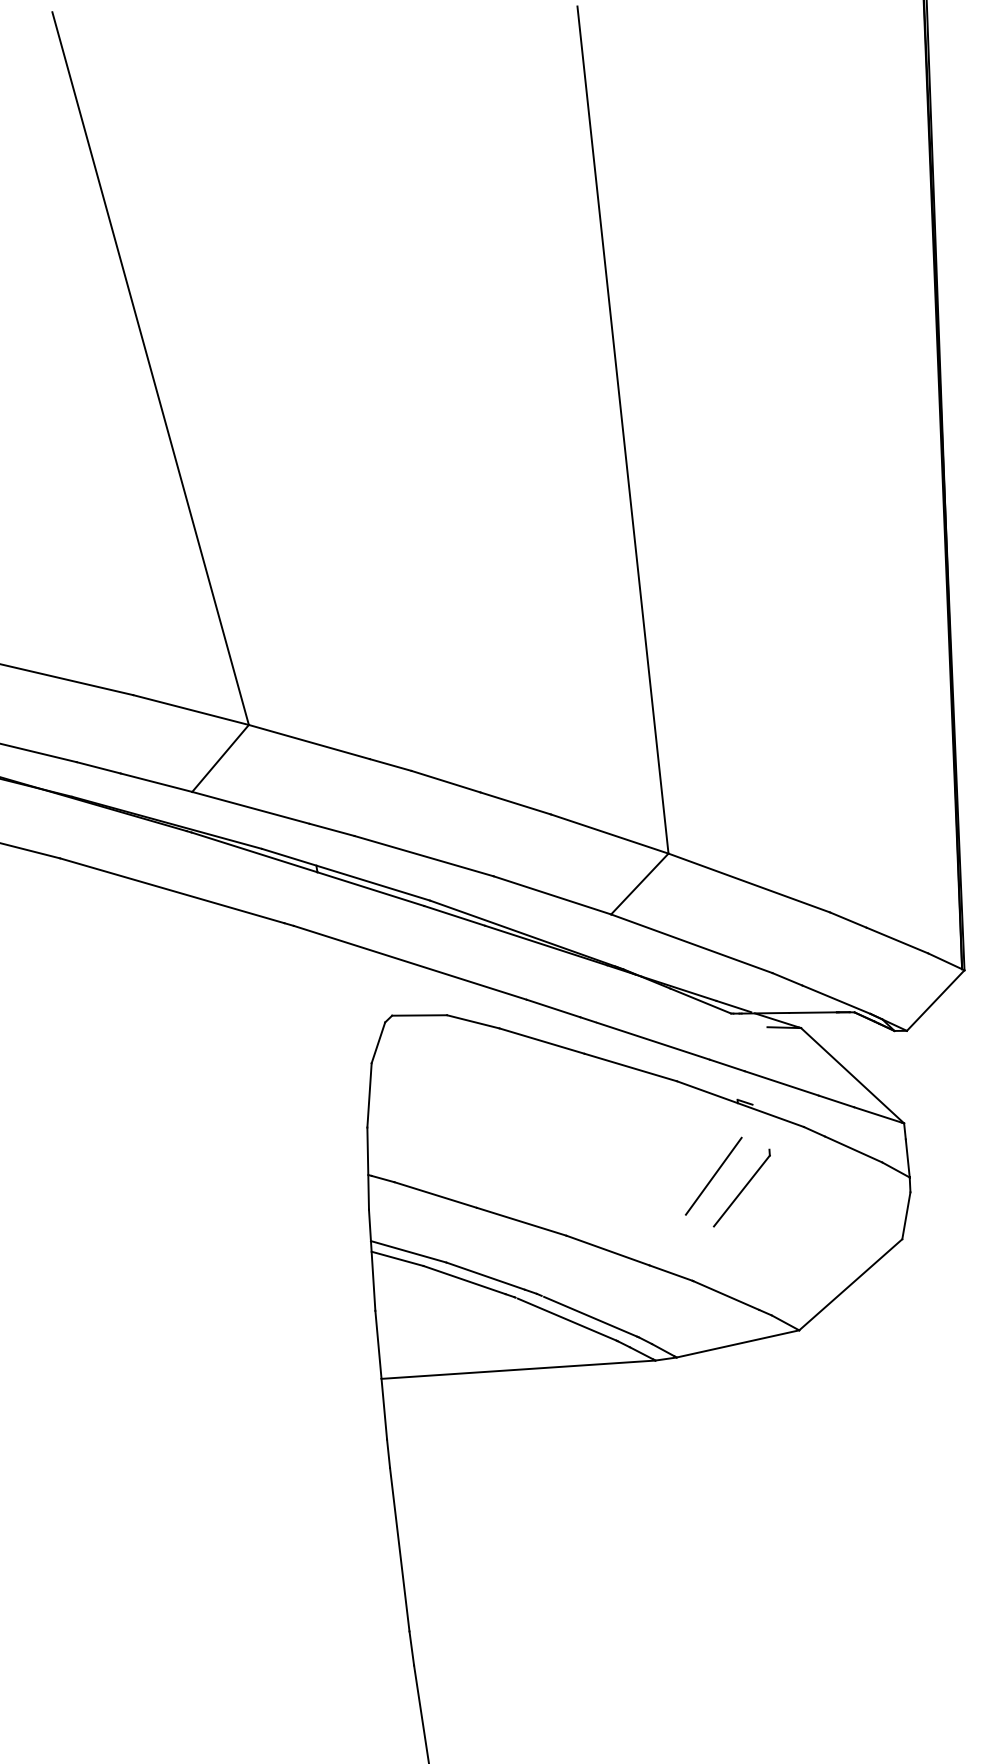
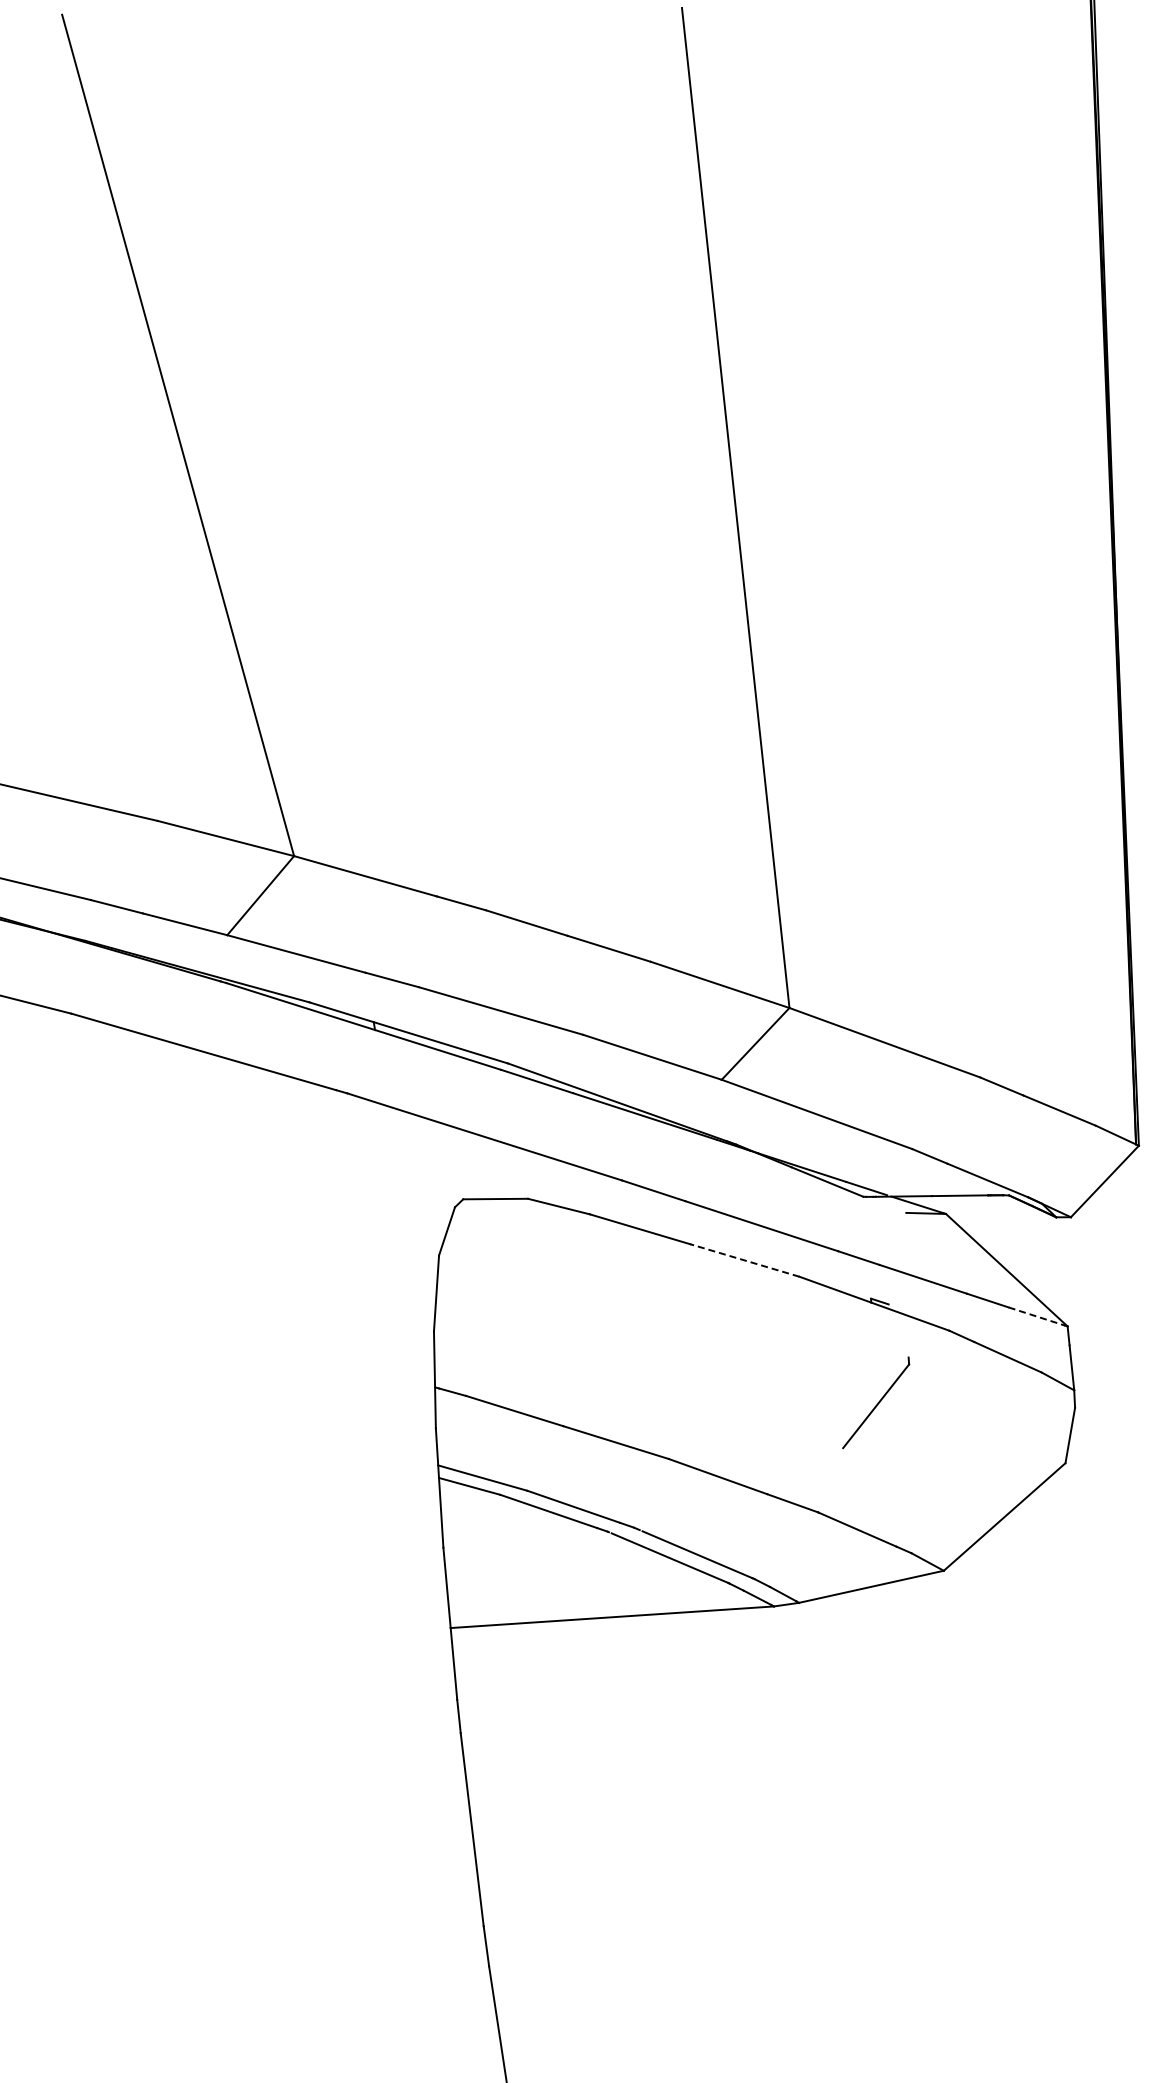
line: (630, 1067) -> (744, 1260), solid -> dashed
line: (877, 1114) -> (1036, 1316), solid -> dashed
line: (713, 1175) -> (842, 1388), removed

